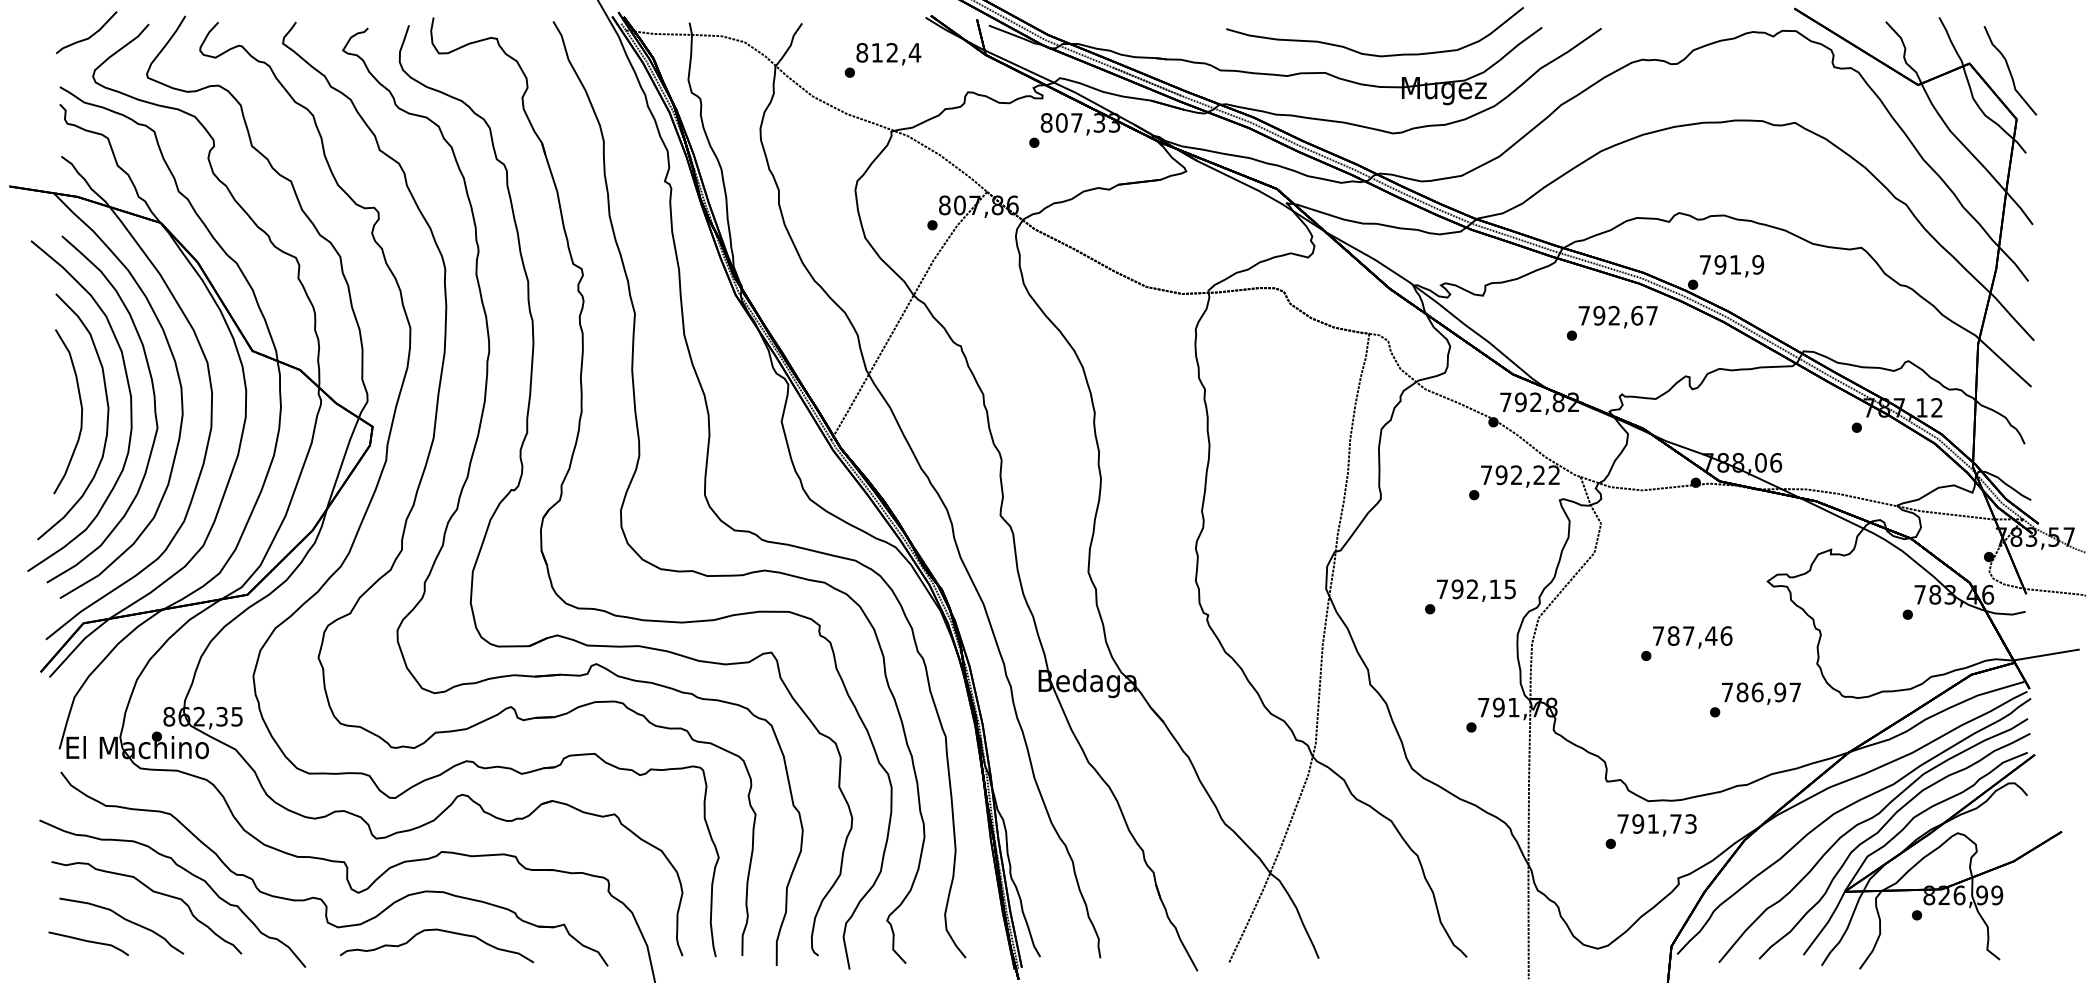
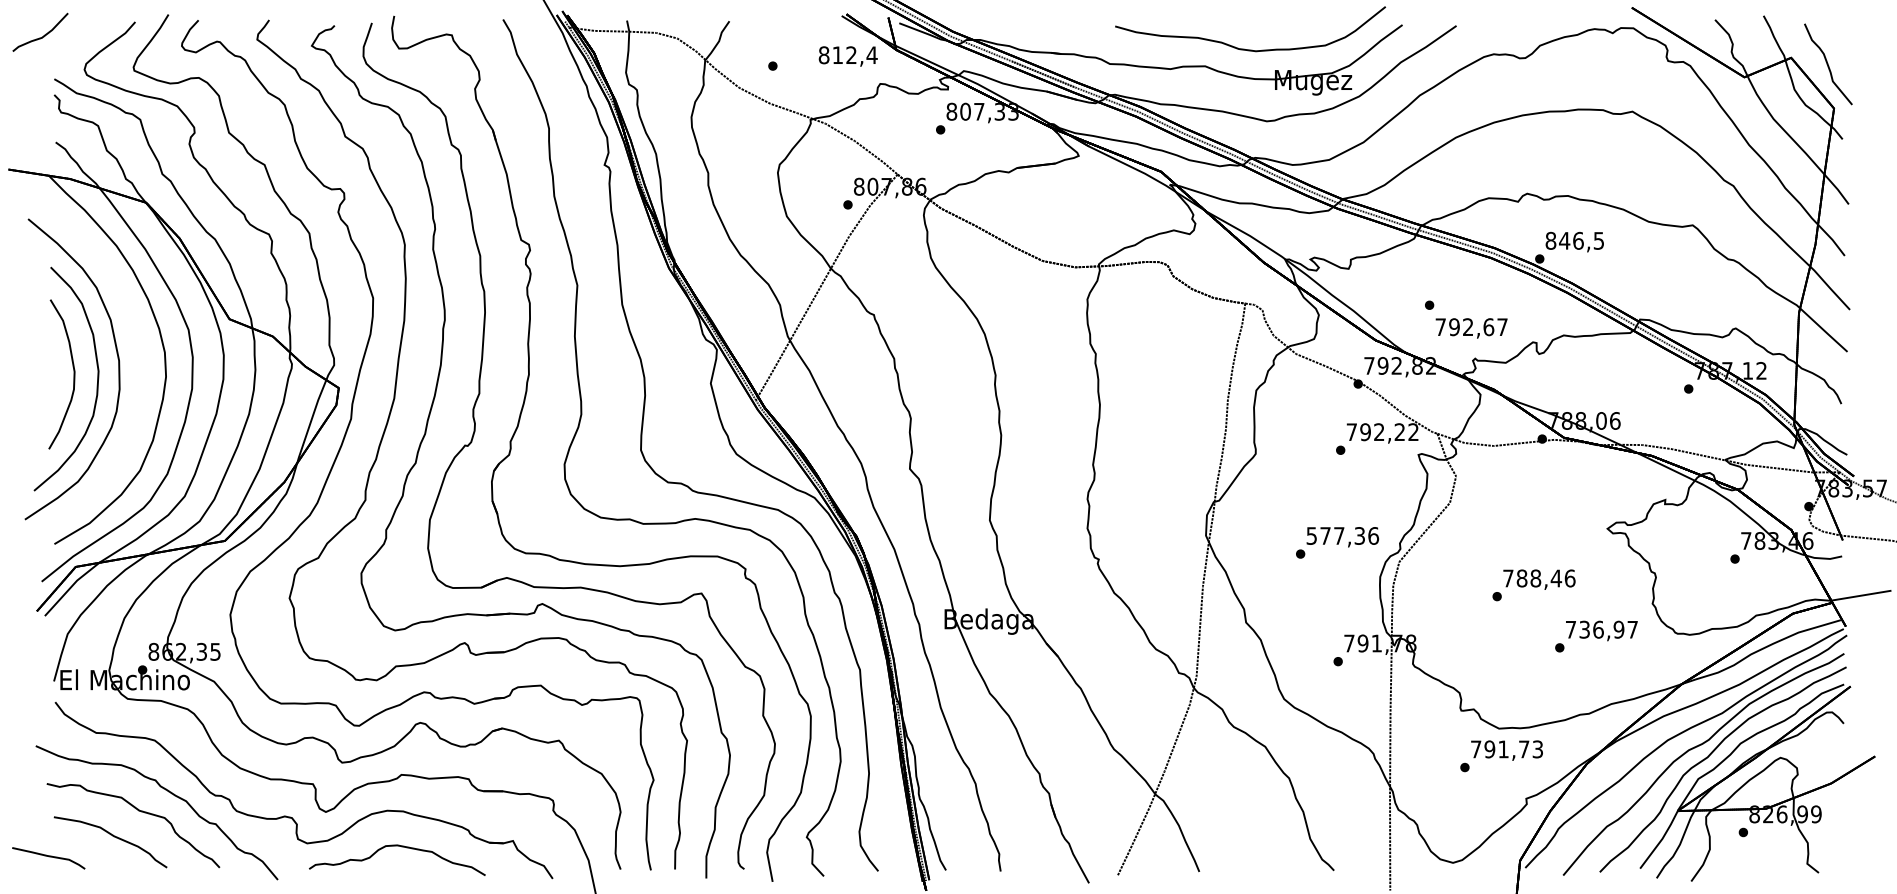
curve: (90, 35) -> (44, 34), moved
text: (888, 54) -> (848, 56), moved
text: (1731, 264) -> (1574, 240), 791,9 -> 846,5
text: (1617, 316) -> (1471, 327), moved
curve: (153, 400) -> (139, 364), removed
text: (1476, 589) -> (1342, 536), 792,15 -> 577,36
text: (1688, 635) -> (1535, 577), 787,46 -> 788,46
text: (1742, 692) -> (1584, 629), 786,97 -> 736,97
curve: (88, 942) -> (48, 857), moved

